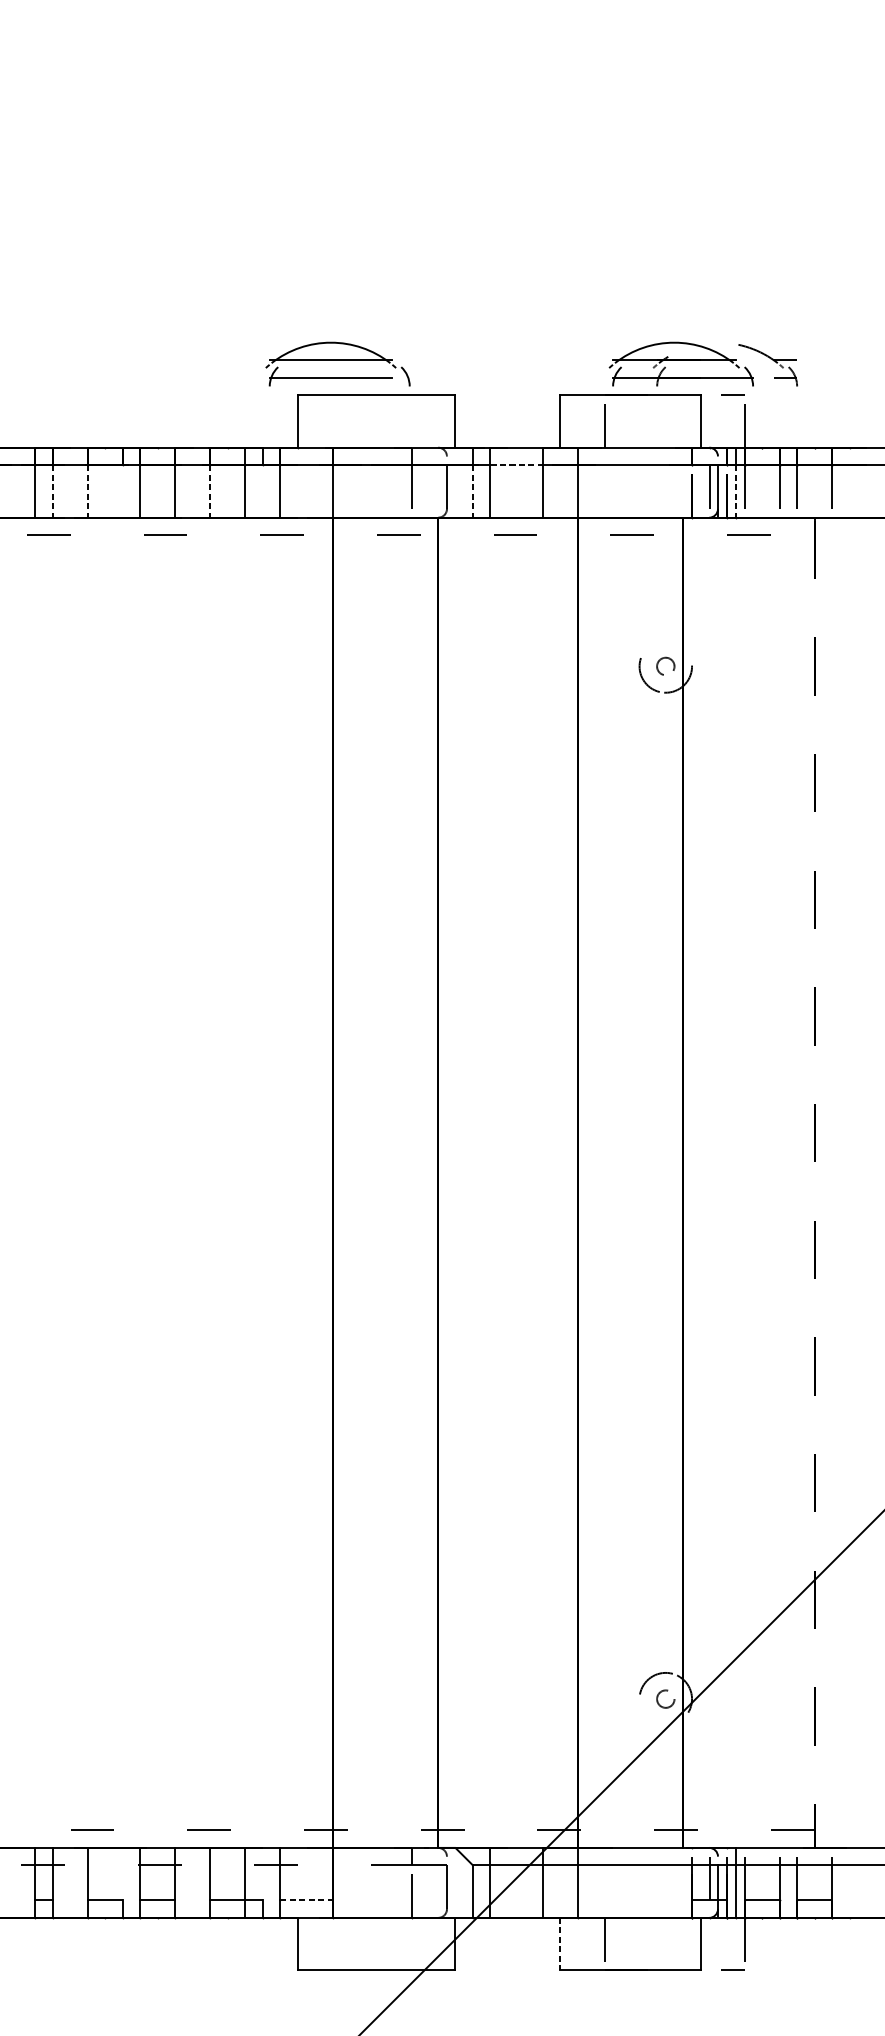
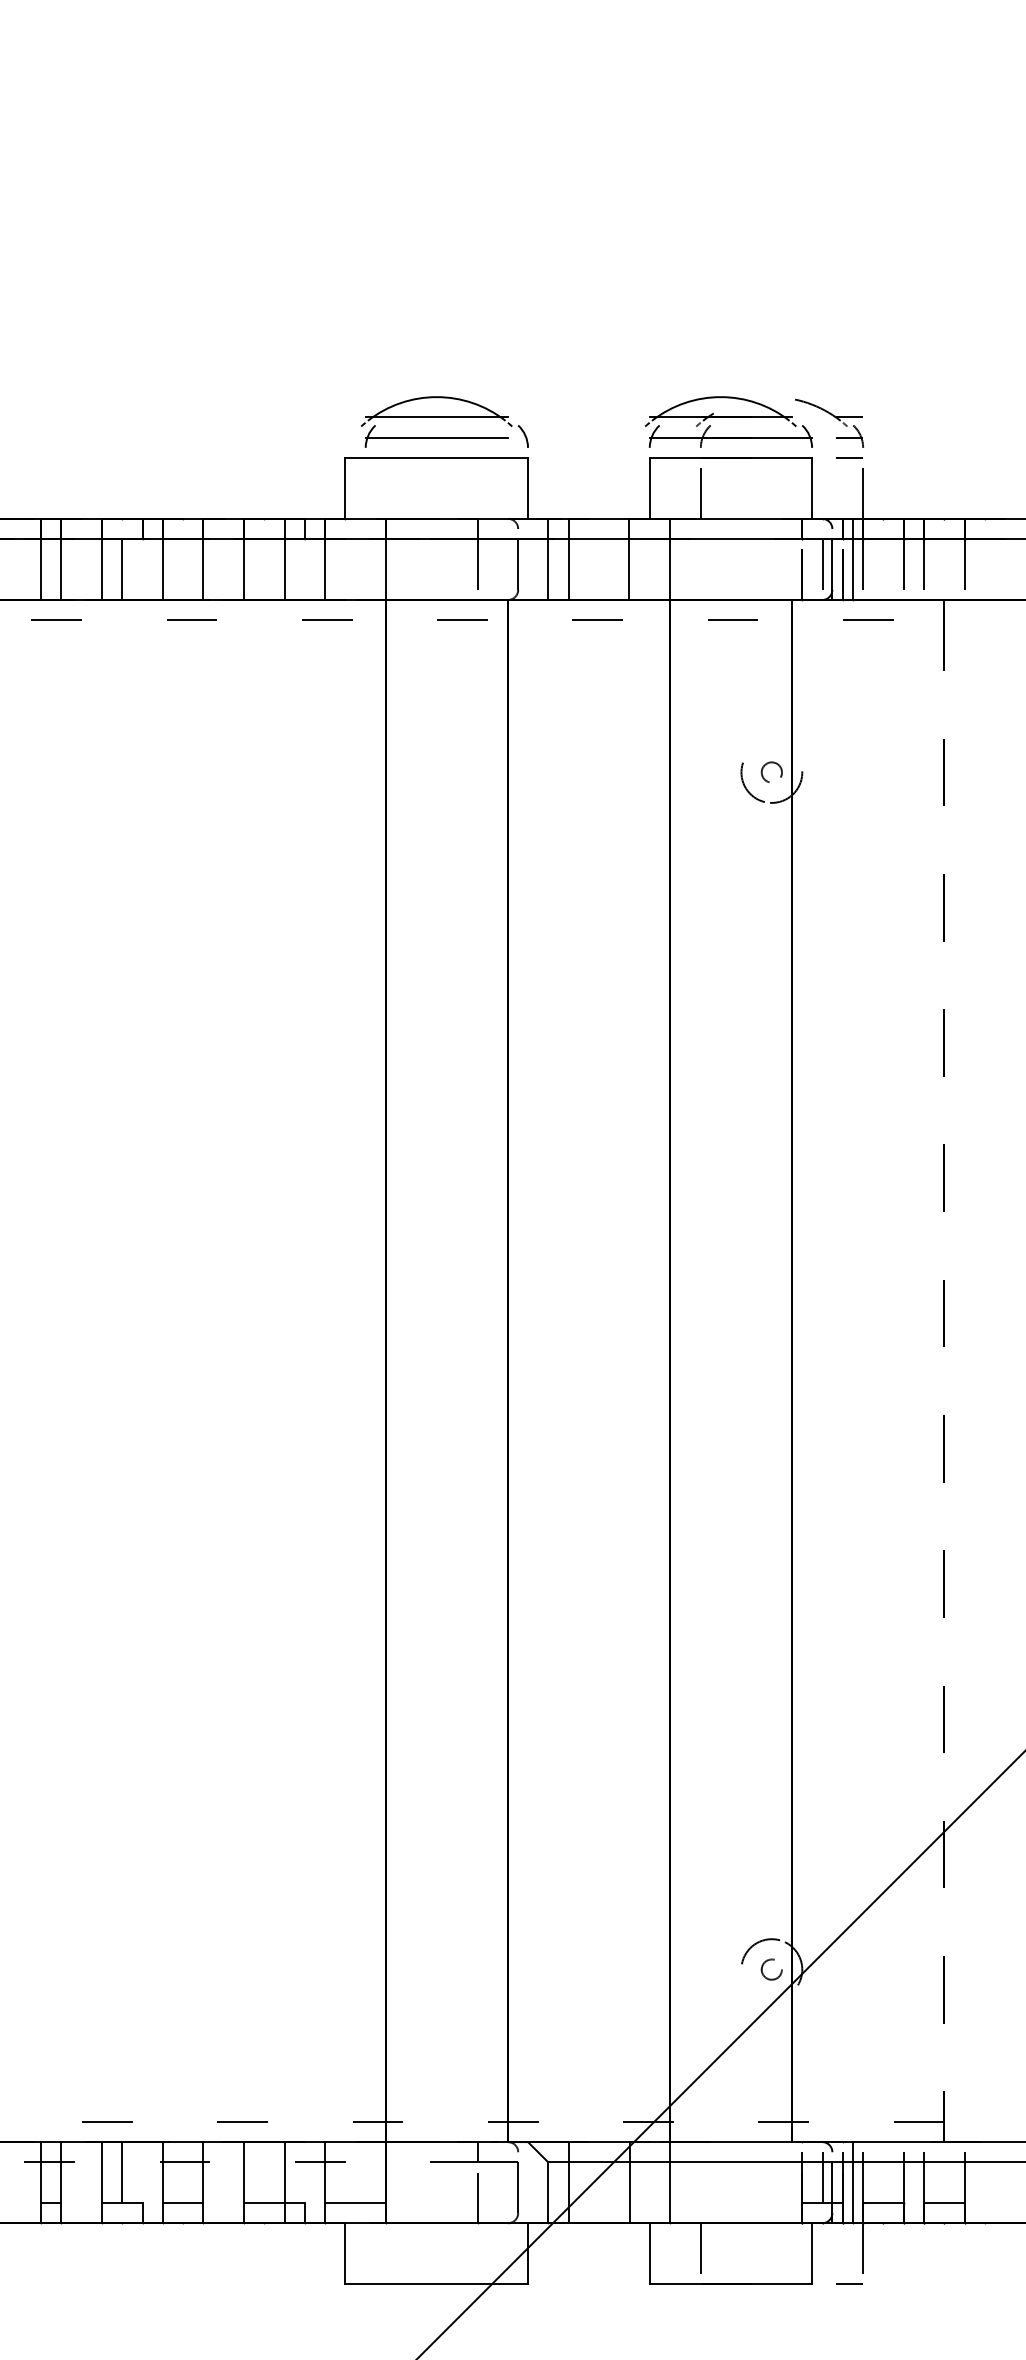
part: (337, 363) -> (444, 421), moved
part: (703, 363) -> (754, 421), moved
line: (517, 465) -> (599, 539), dashed -> solid
line: (105, 491) -> (122, 569), added
line: (53, 492) -> (61, 570), dashed -> solid
line: (87, 492) -> (101, 570), dashed -> solid
line: (210, 492) -> (243, 570), dashed -> solid
line: (473, 492) -> (548, 570), dashed -> solid
line: (735, 492) -> (852, 570), dashed -> solid
line: (105, 1874) -> (122, 2172), added
line: (306, 1900) -> (355, 2202), dashed -> solid
line: (560, 1944) -> (649, 2254), dashed -> solid

